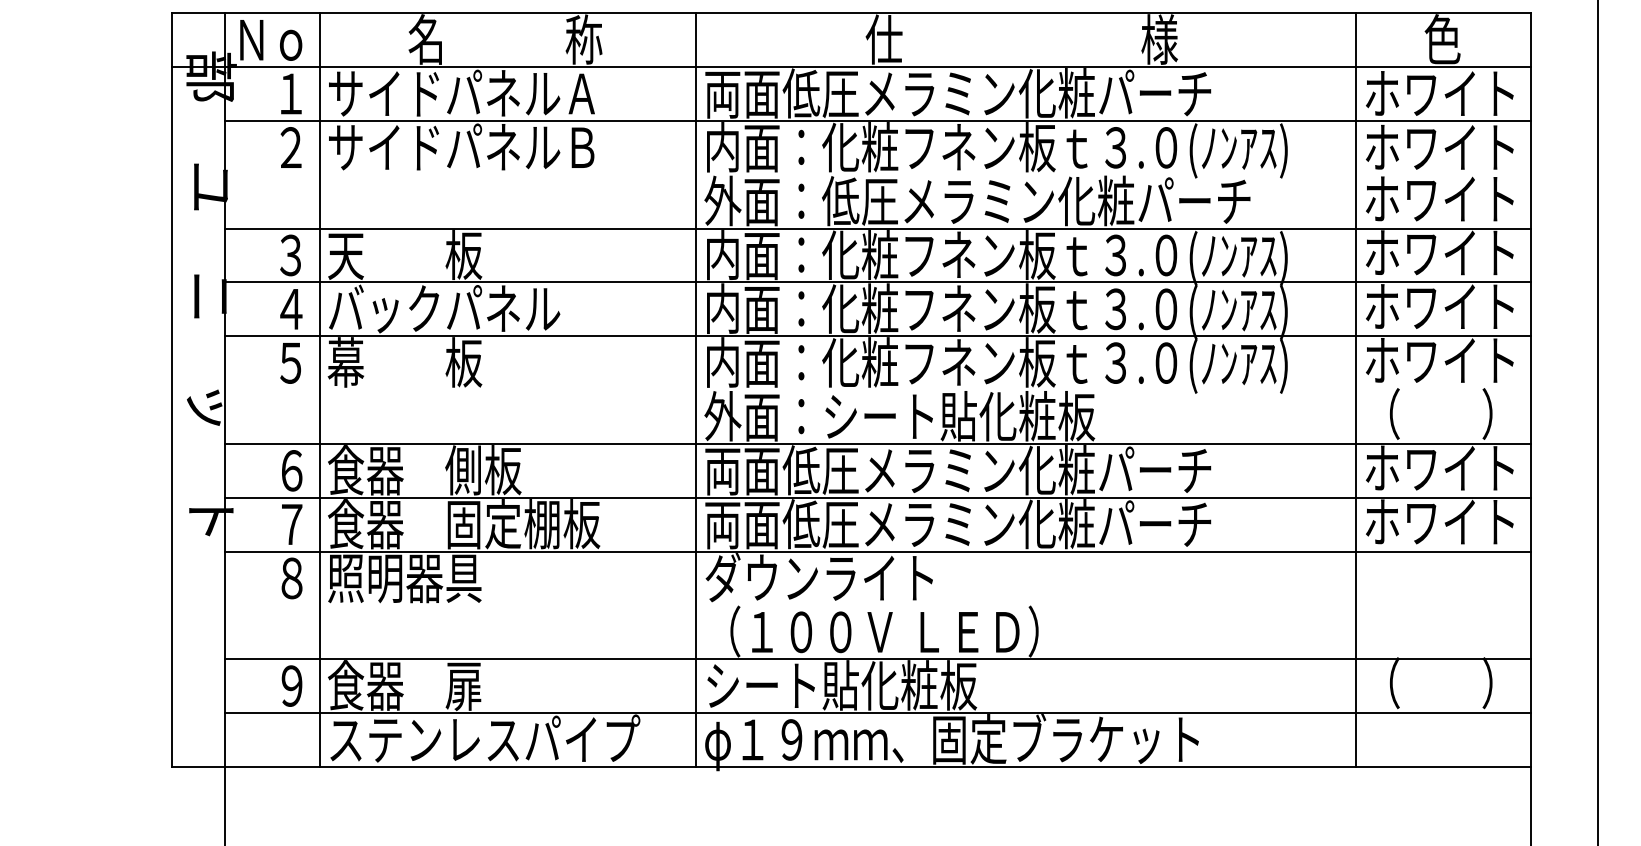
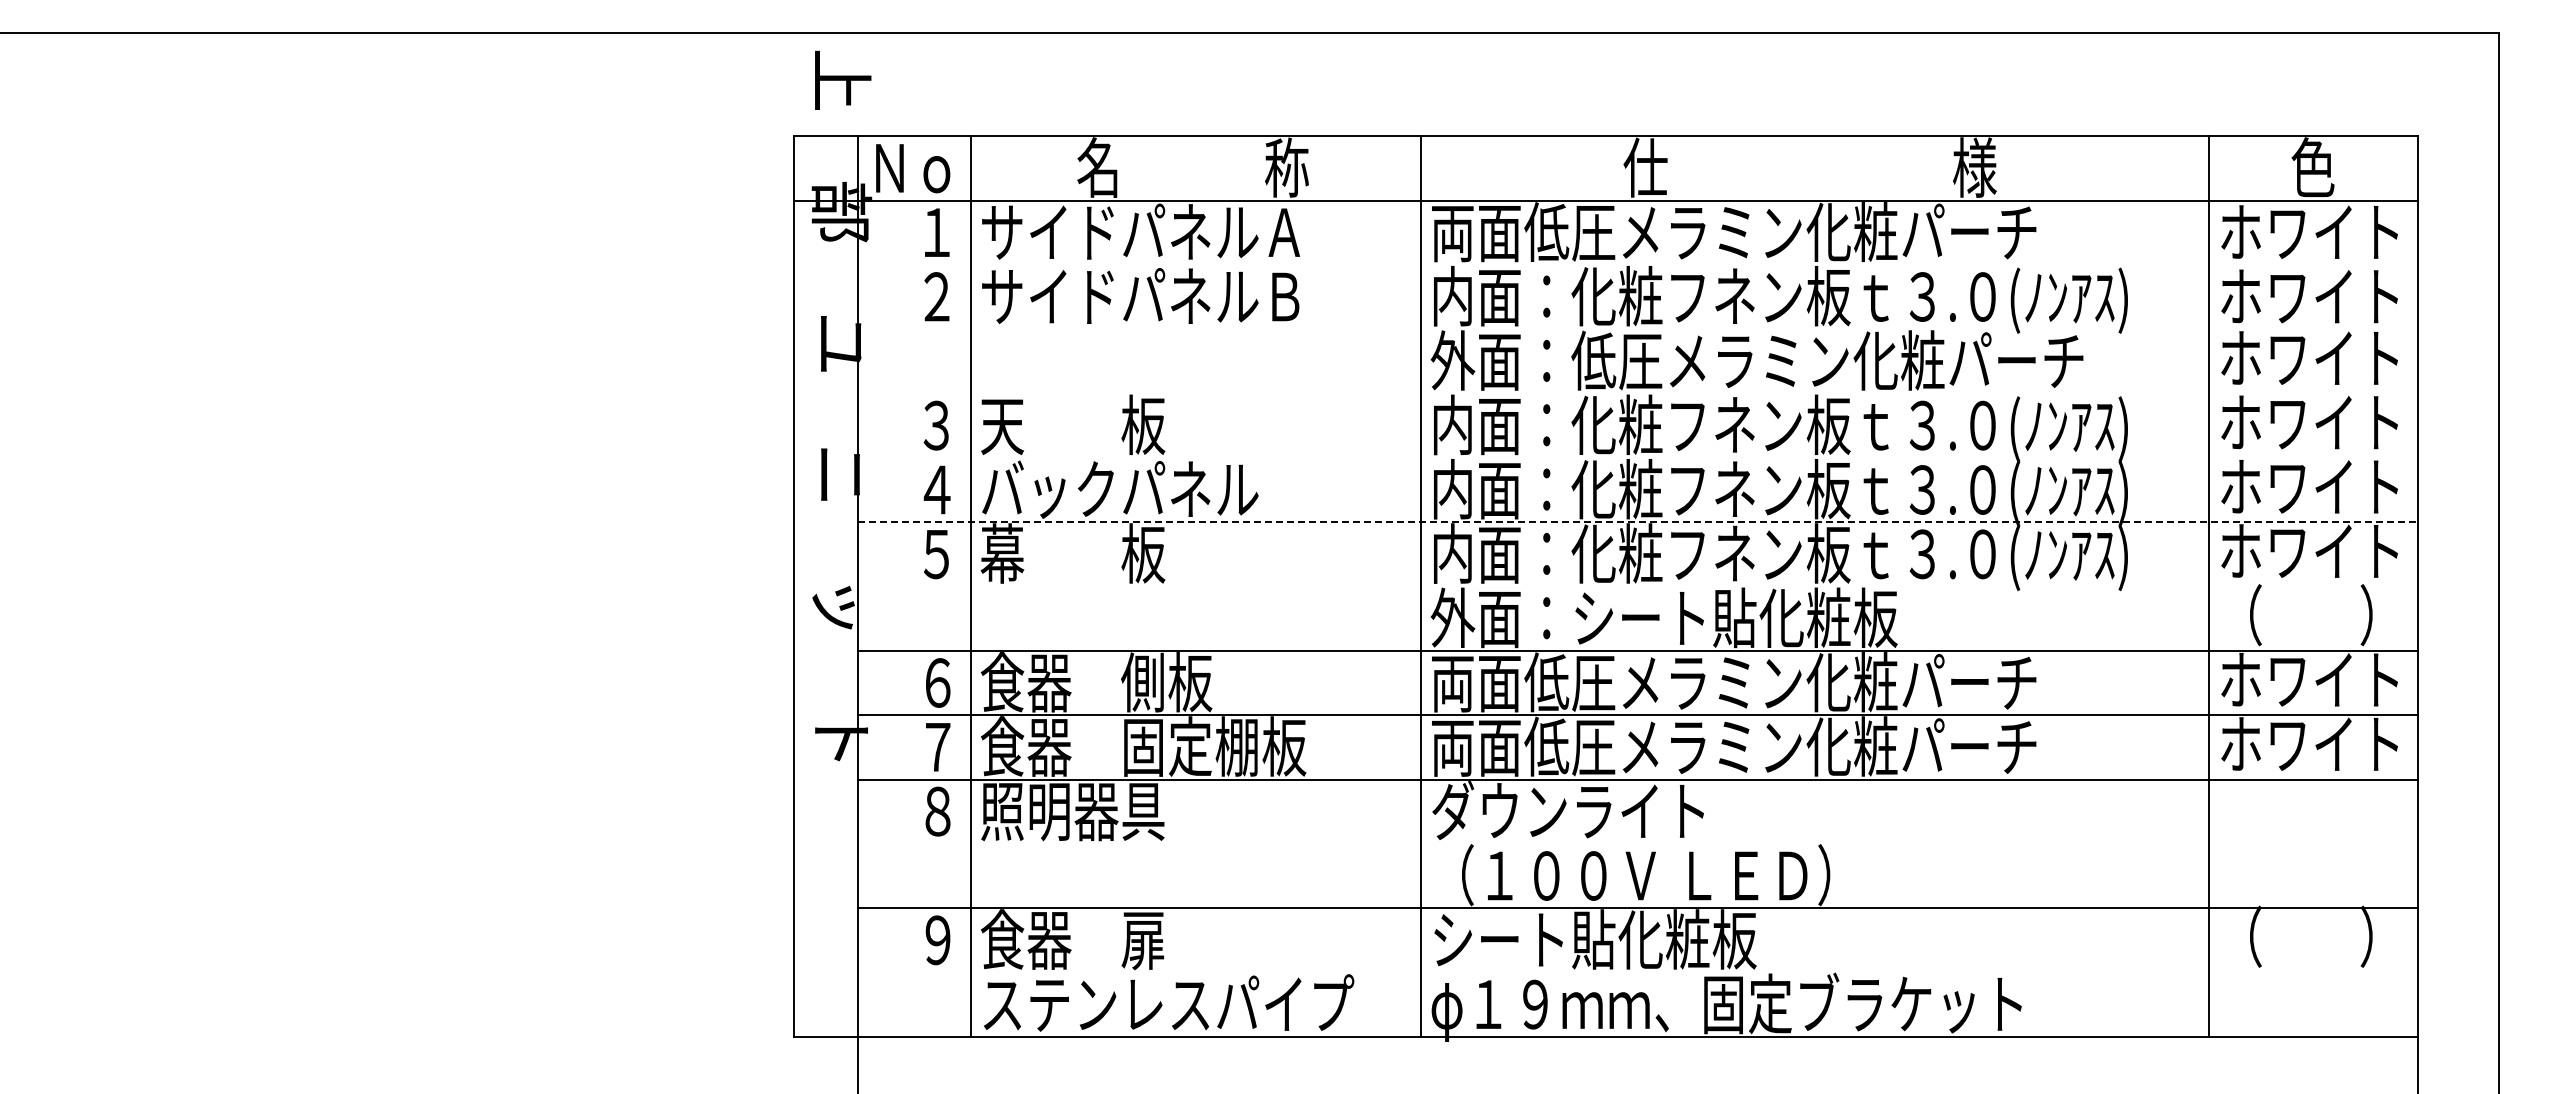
line: (878, 120) -> (1638, 264), removed
line: (878, 228) -> (1638, 393), removed
line: (878, 282) -> (1638, 457), removed
line: (878, 336) -> (1638, 522), solid -> dashed
line: (878, 713) -> (1638, 972), removed

